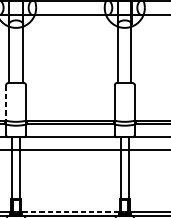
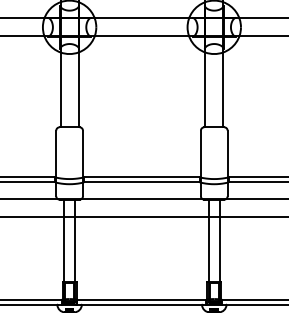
line: (6, 103) -> (56, 154), dashed -> solid
line: (70, 212) -> (141, 299), dashed -> solid

